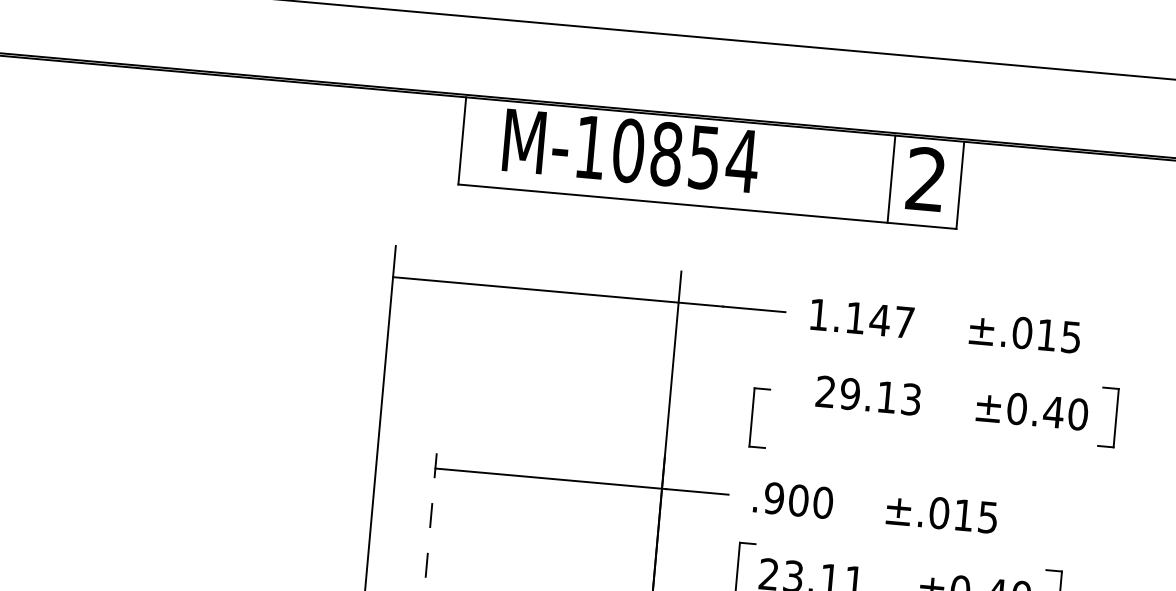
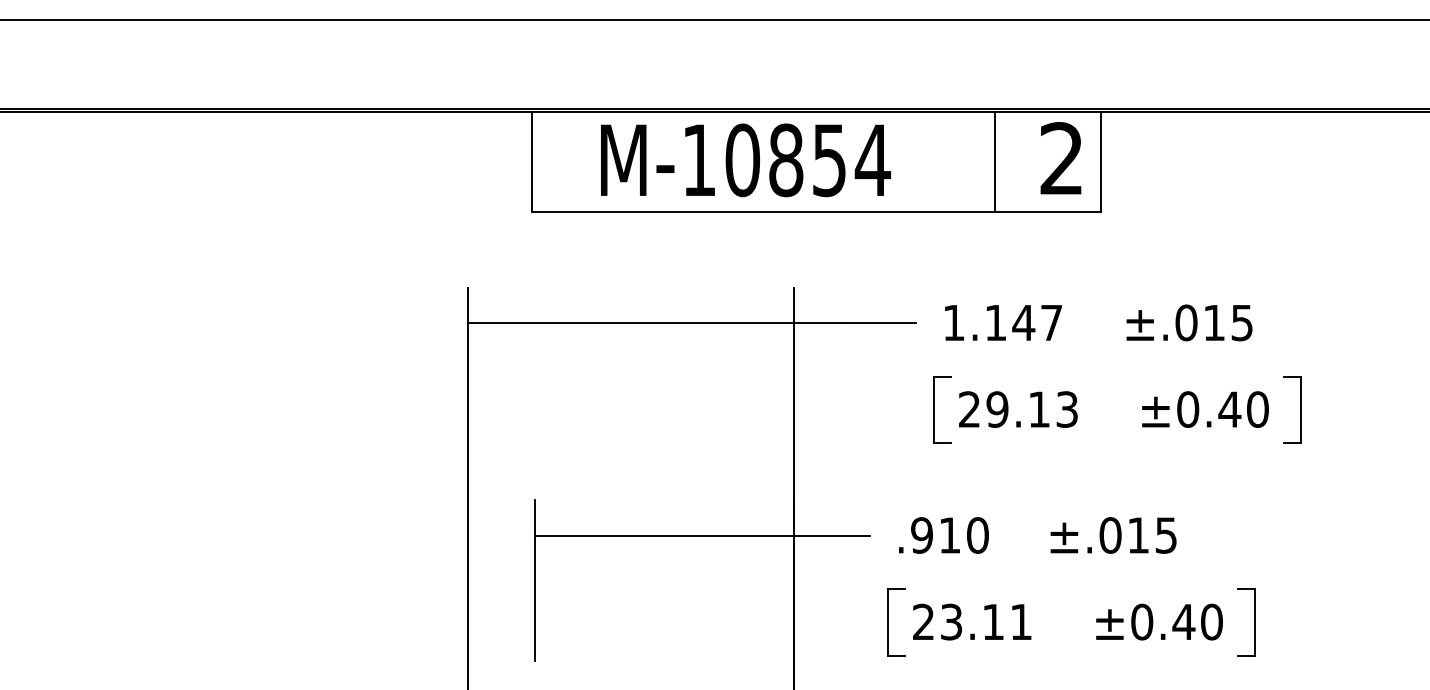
text: (630, 151) -> (745, 160), moved
line: (891, 178) -> (994, 161), moved
part: (752, 417) -> (934, 409), moved
text: (799, 500) -> (950, 535), .900 -> .910
line: (432, 506) -> (535, 579), dashed -> solid

